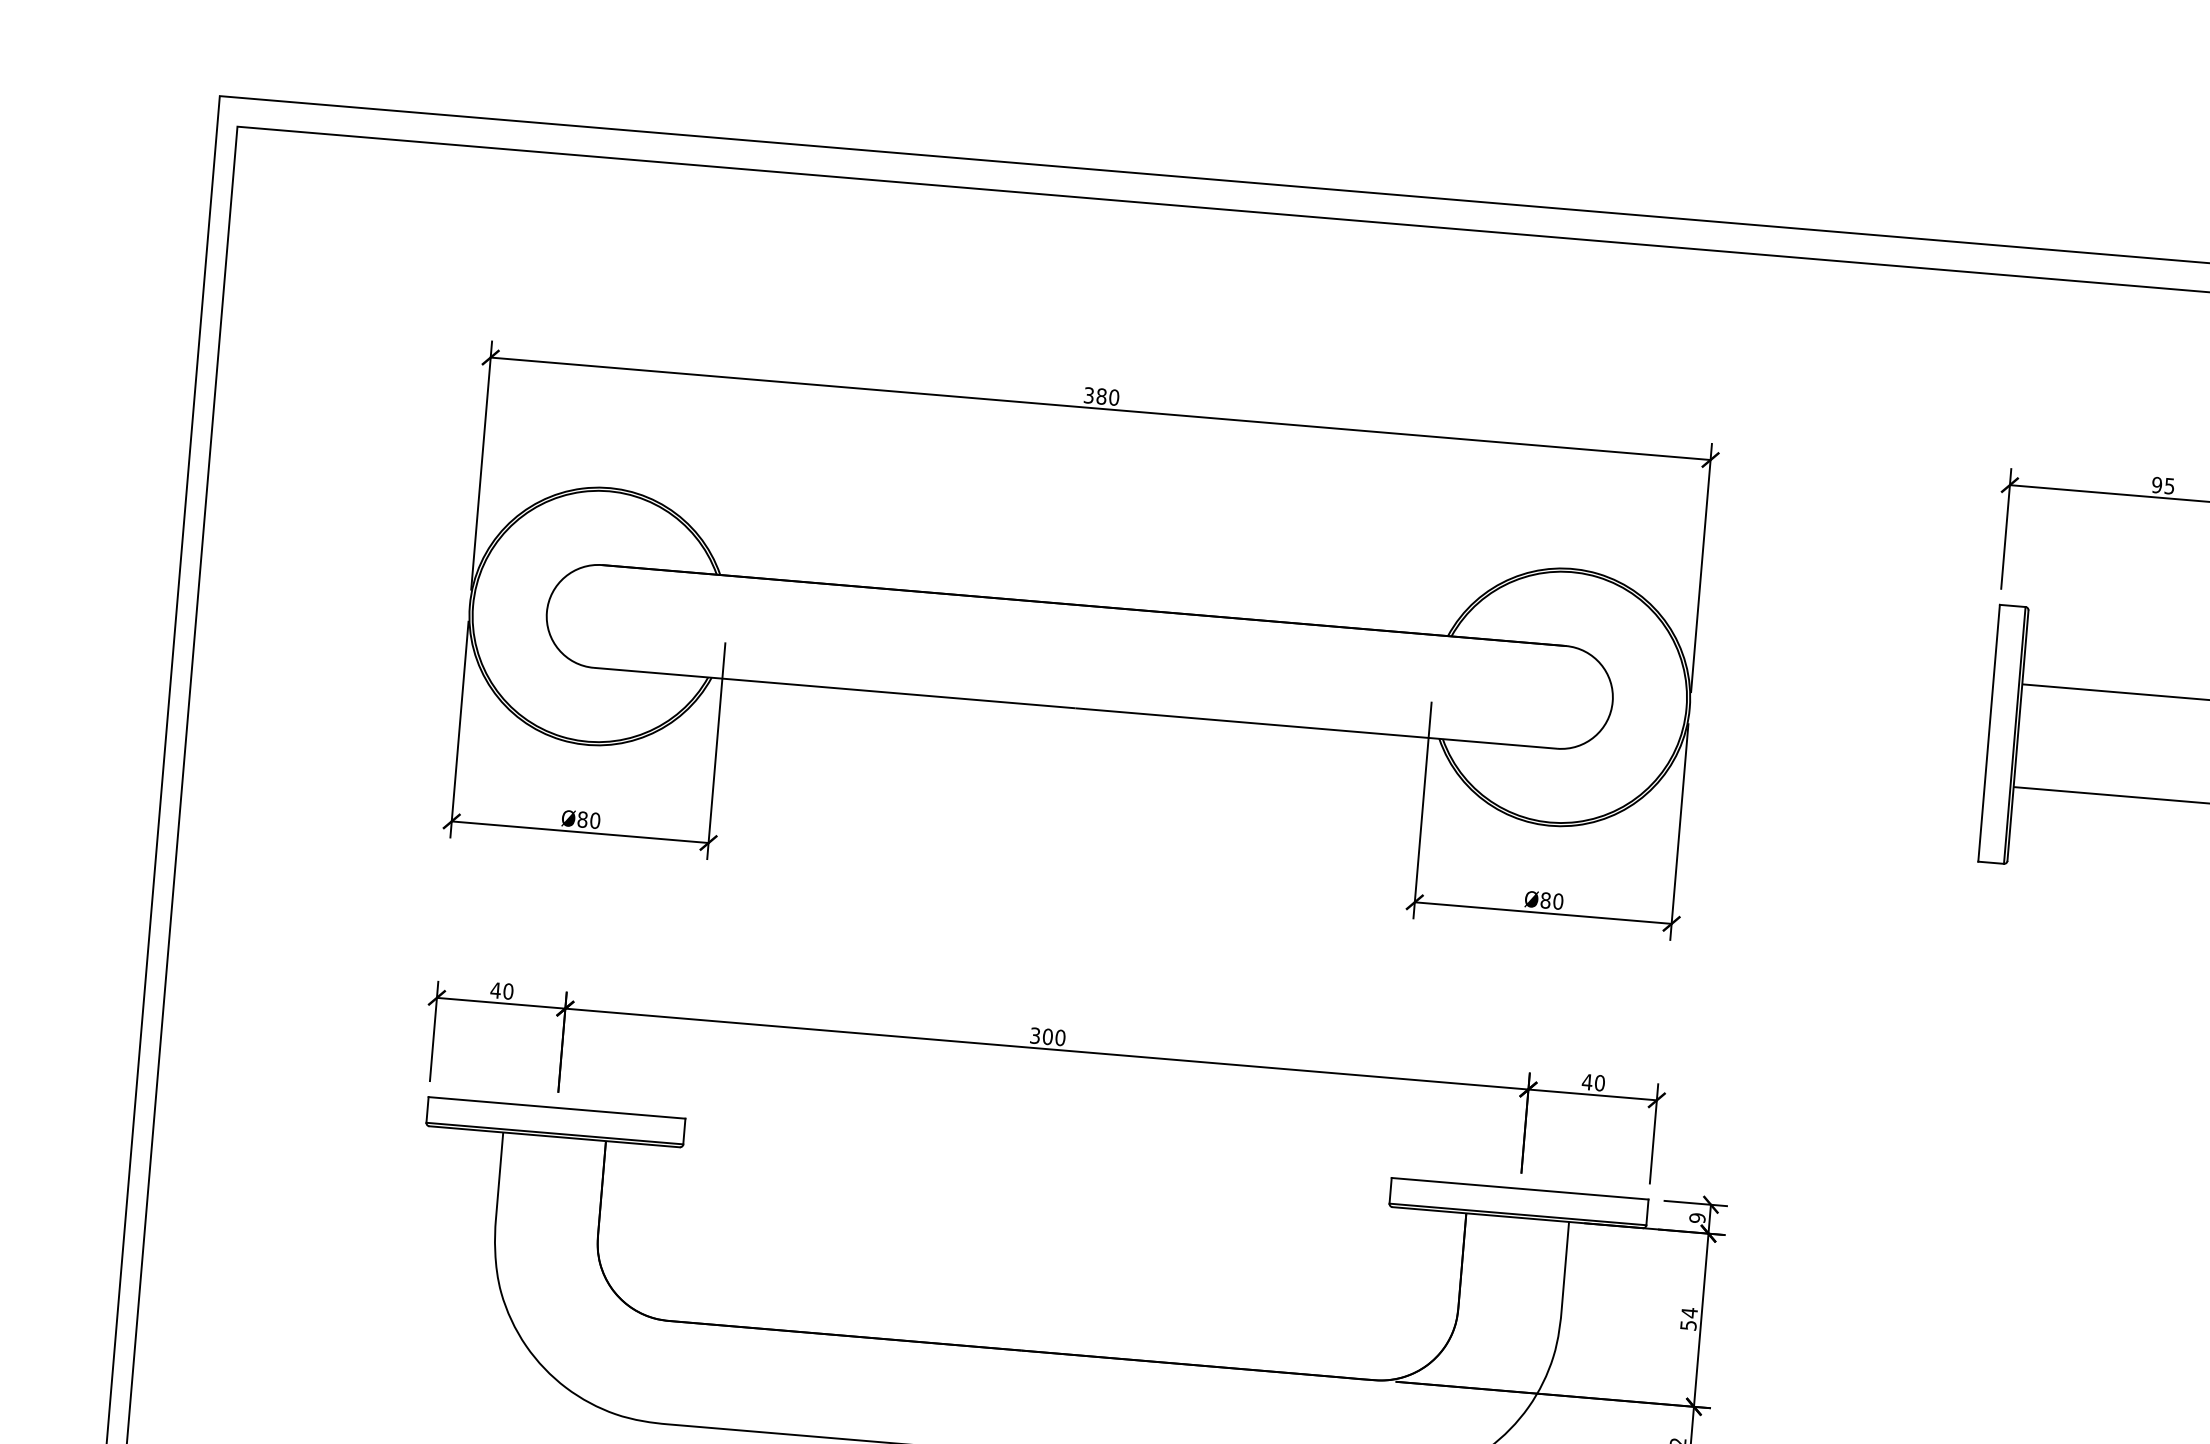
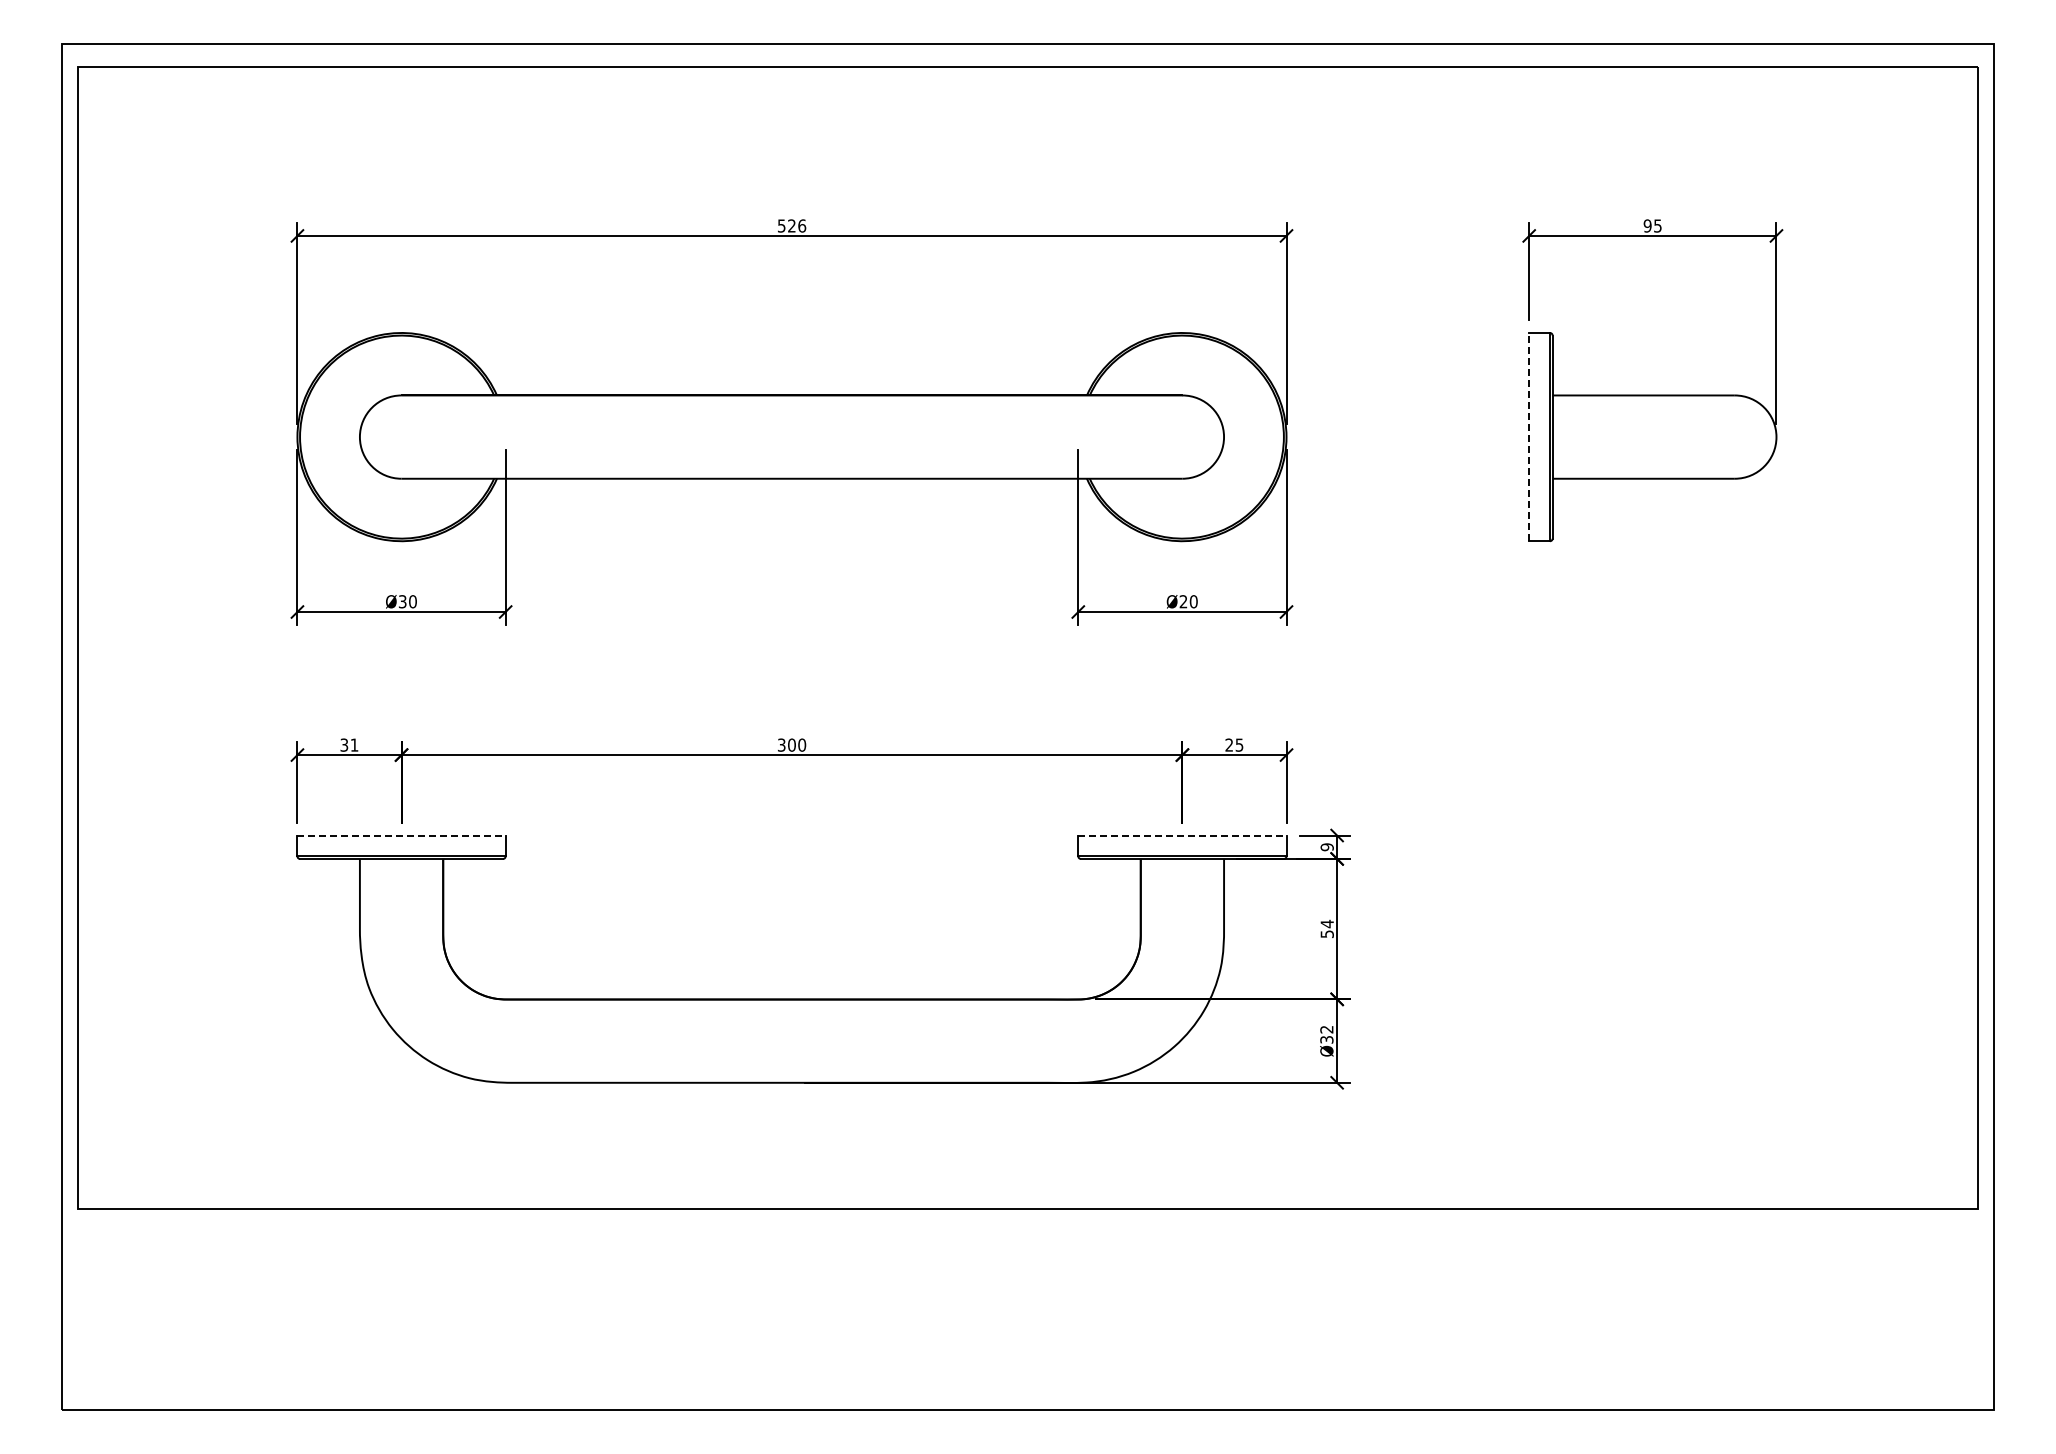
text: (1102, 395) -> (792, 225), 380 -> 526
line: (1989, 732) -> (1529, 436), solid -> dashed
text: (582, 819) -> (402, 601), Ø80 -> Ø30
text: (1545, 900) -> (1183, 601), Ø80 -> Ø20
text: (502, 990) -> (349, 744), 40 -> 31
text: (1593, 1081) -> (1234, 744), 40 -> 25
line: (558, 1107) -> (402, 835), solid -> dashed
line: (1520, 1188) -> (1182, 835), solid -> dashed

